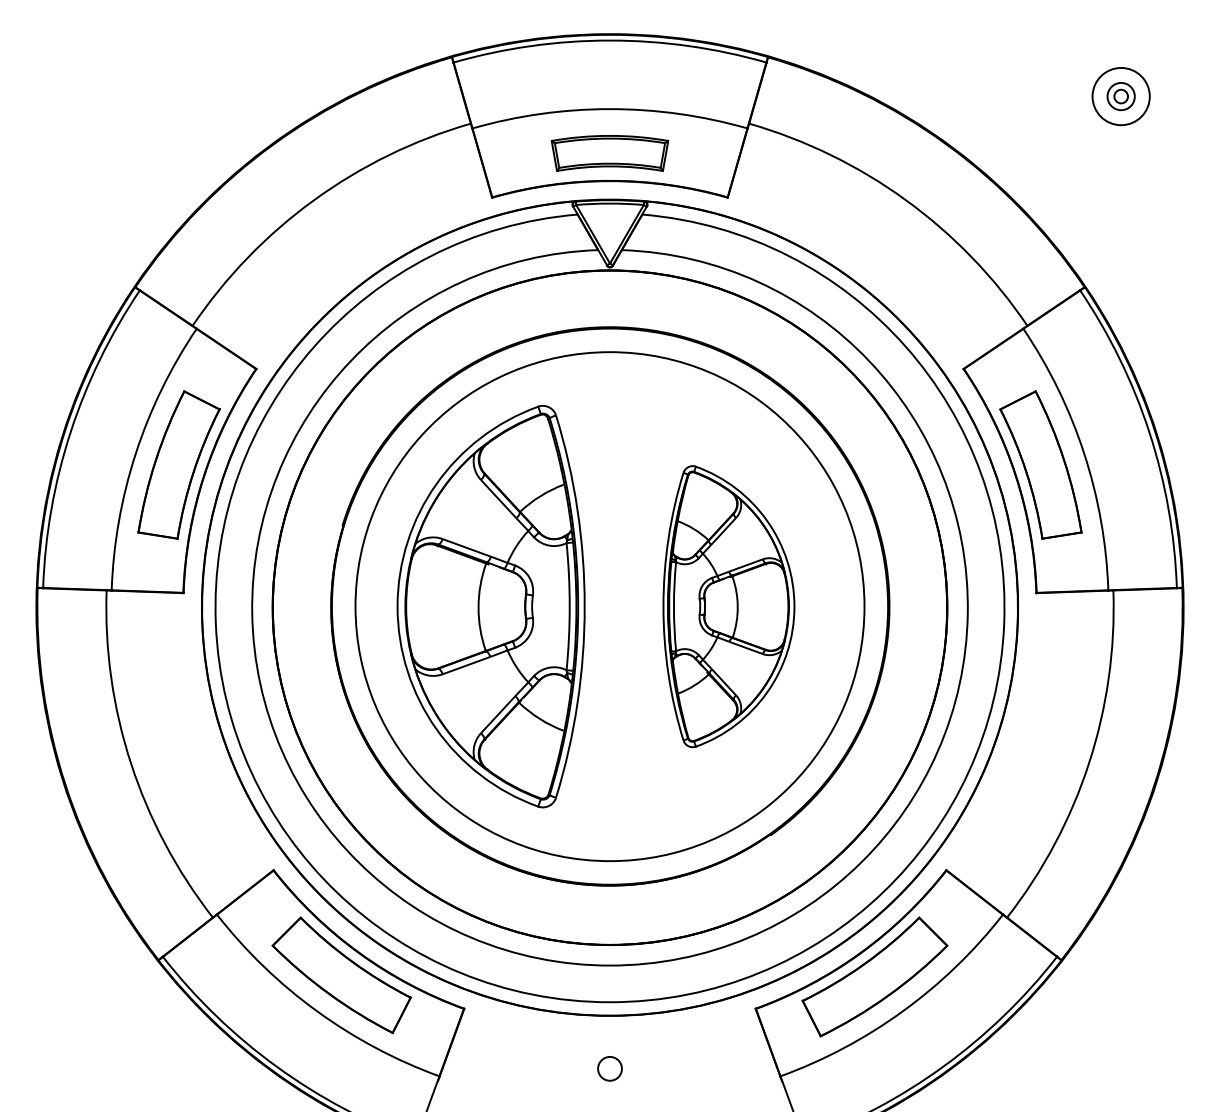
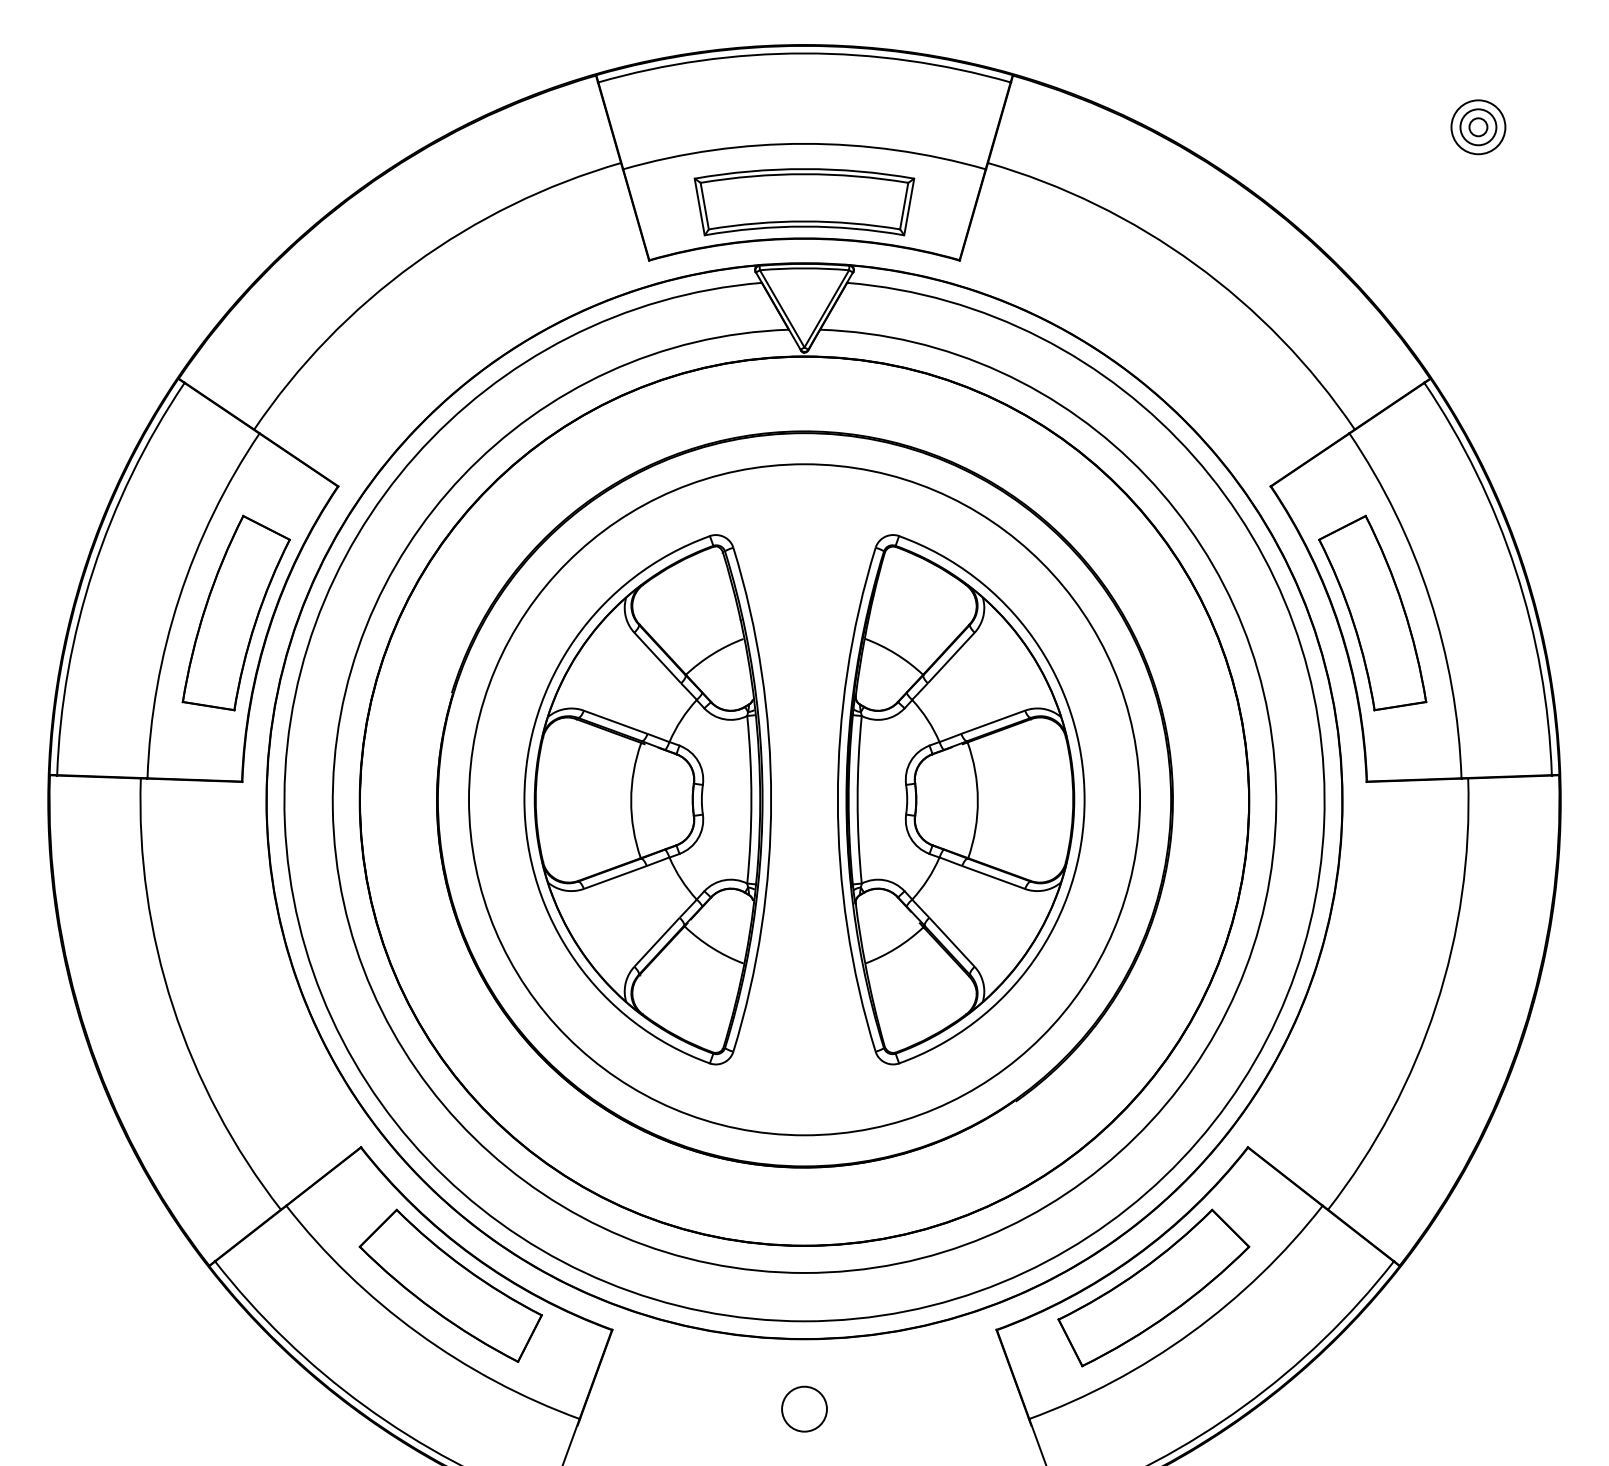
circle: (1121, 96) -> (1478, 127), size x0.71
part: (610, 153) -> (804, 202), size x1.43
part: (729, 606) -> (961, 799), size x1.43
circle: (610, 1068) -> (804, 1408), size x1.43

